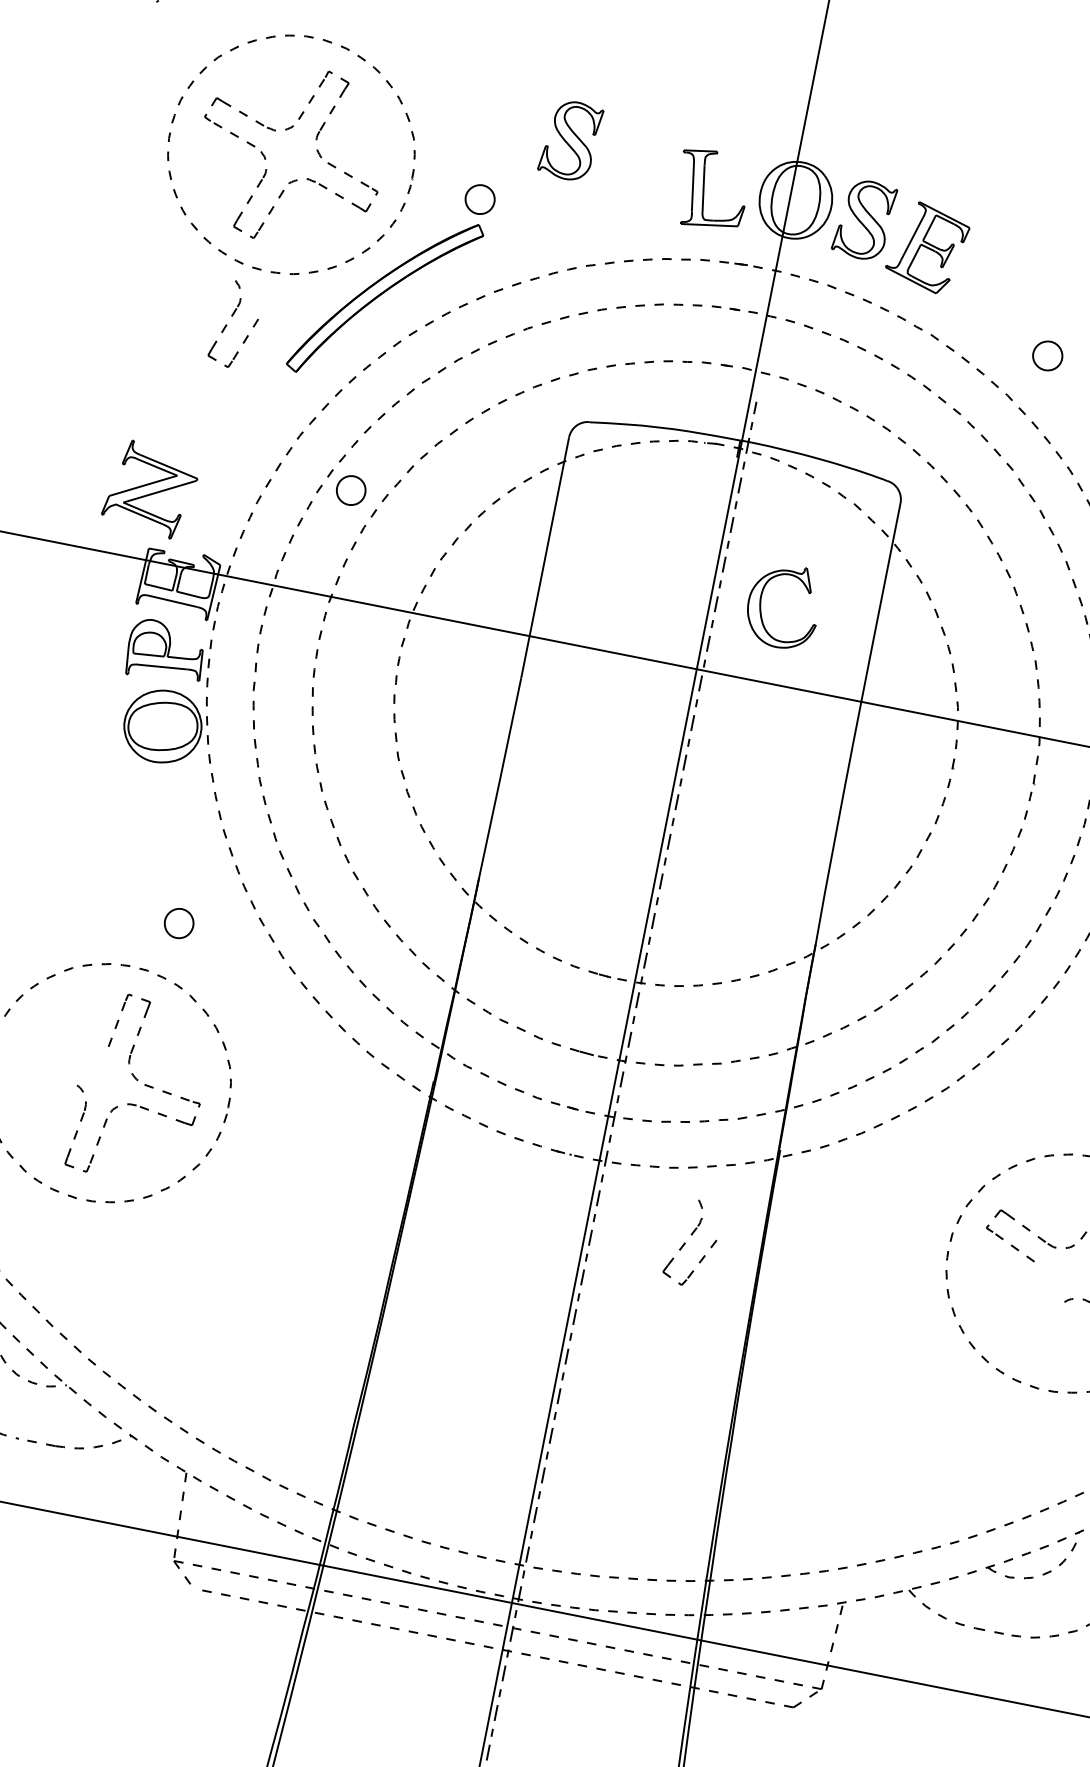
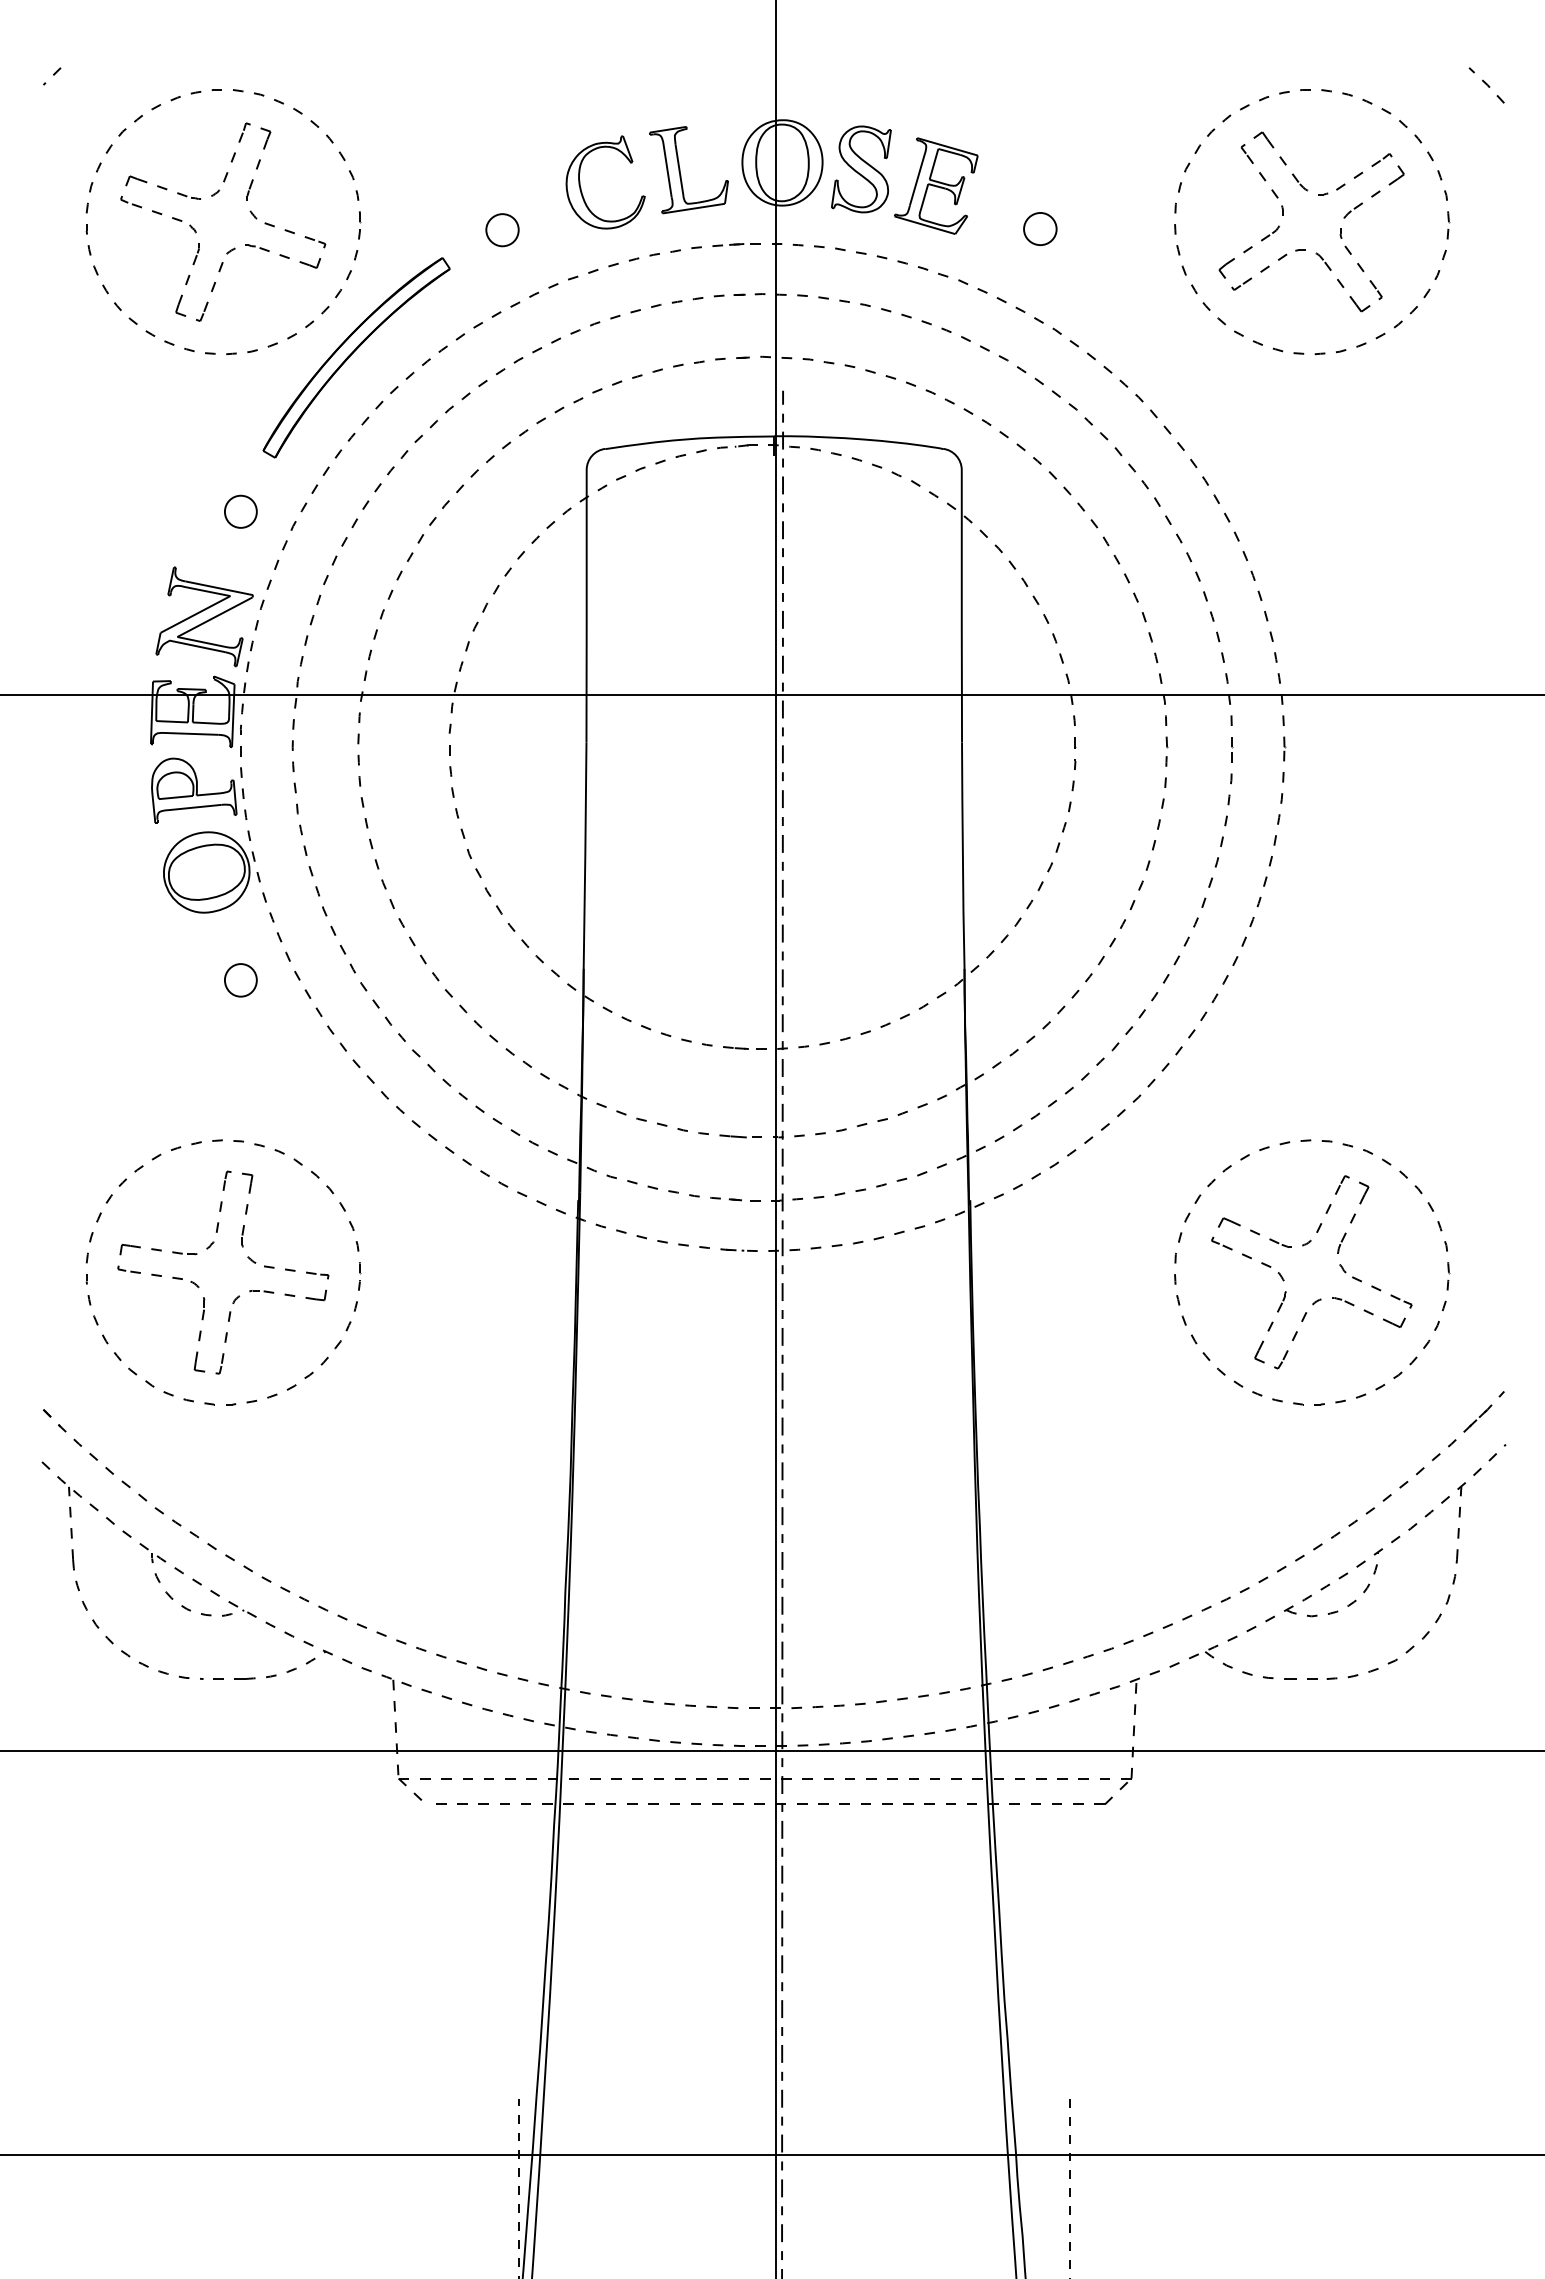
part: (570, 140) -> (524, 146), removed
part: (480, 199) -> (502, 230), moved
part: (231, 316) -> (193, 411), removed
part: (1048, 355) -> (1040, 228), moved
part: (150, 489) -> (204, 616), moved
part: (350, 490) -> (240, 511), moved
part: (761, 606) -> (581, 187), moved
part: (178, 923) -> (240, 980), moved
part: (56, 1053) -> (161, 1251), added
part: (685, 1243) -> (1273, 1322), moved

